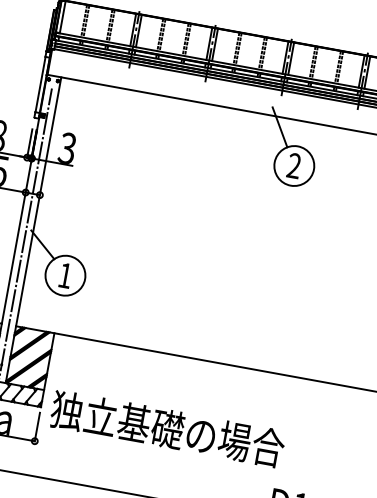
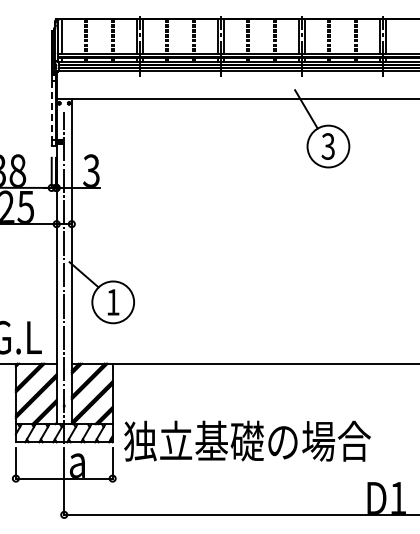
line: (40, 84) -> (51, 110), solid -> dashed
text: (293, 165) -> (327, 146), 2 -> 3

